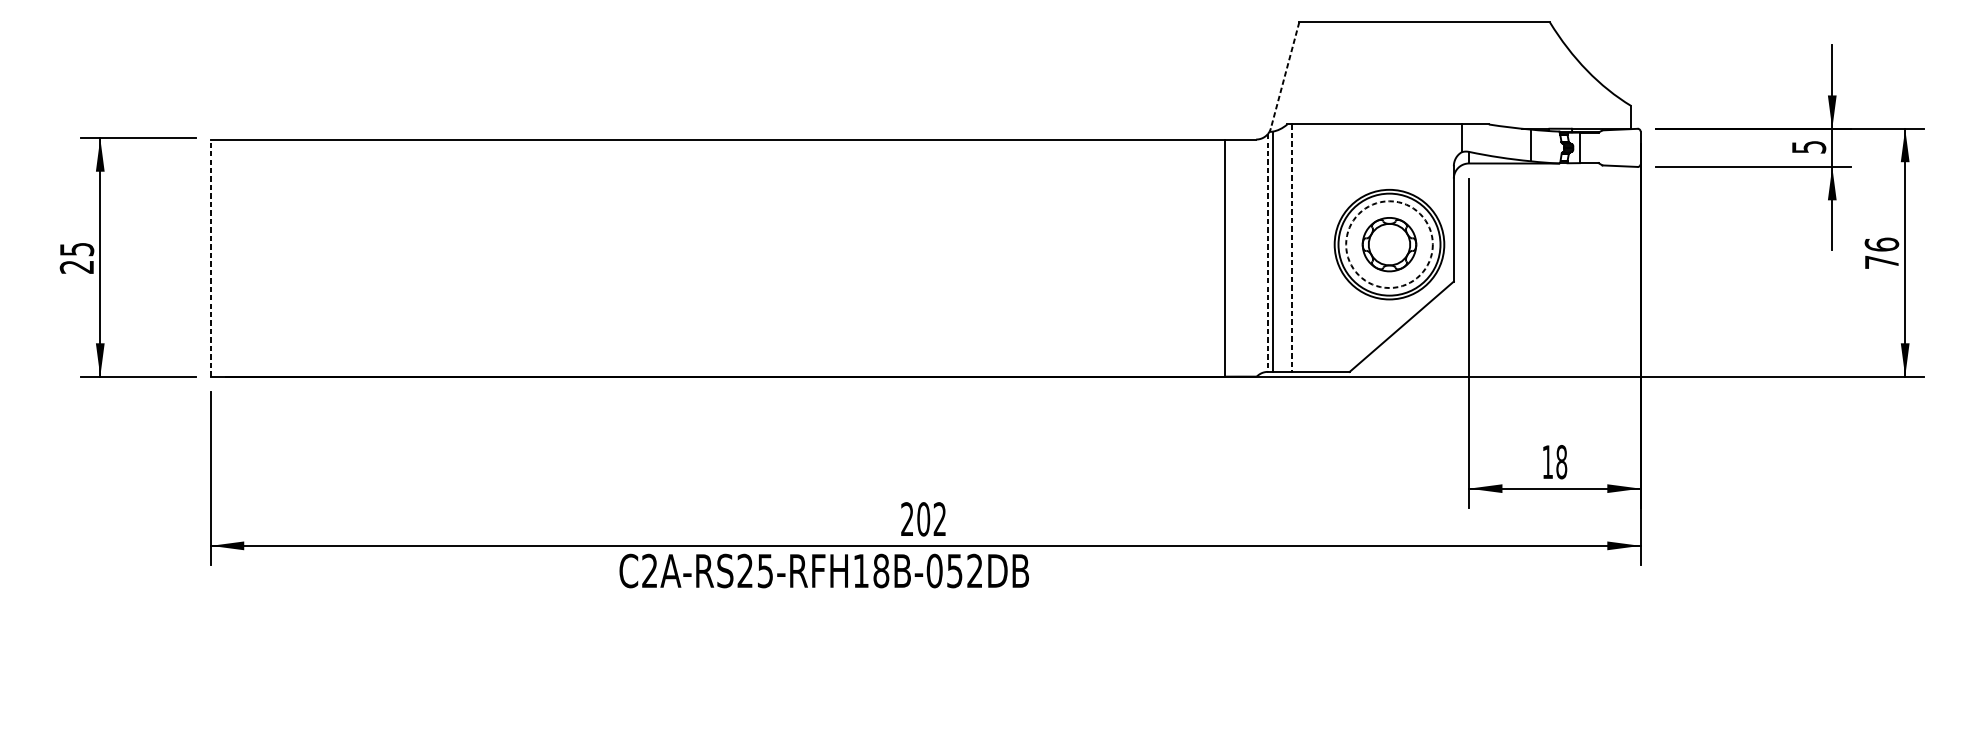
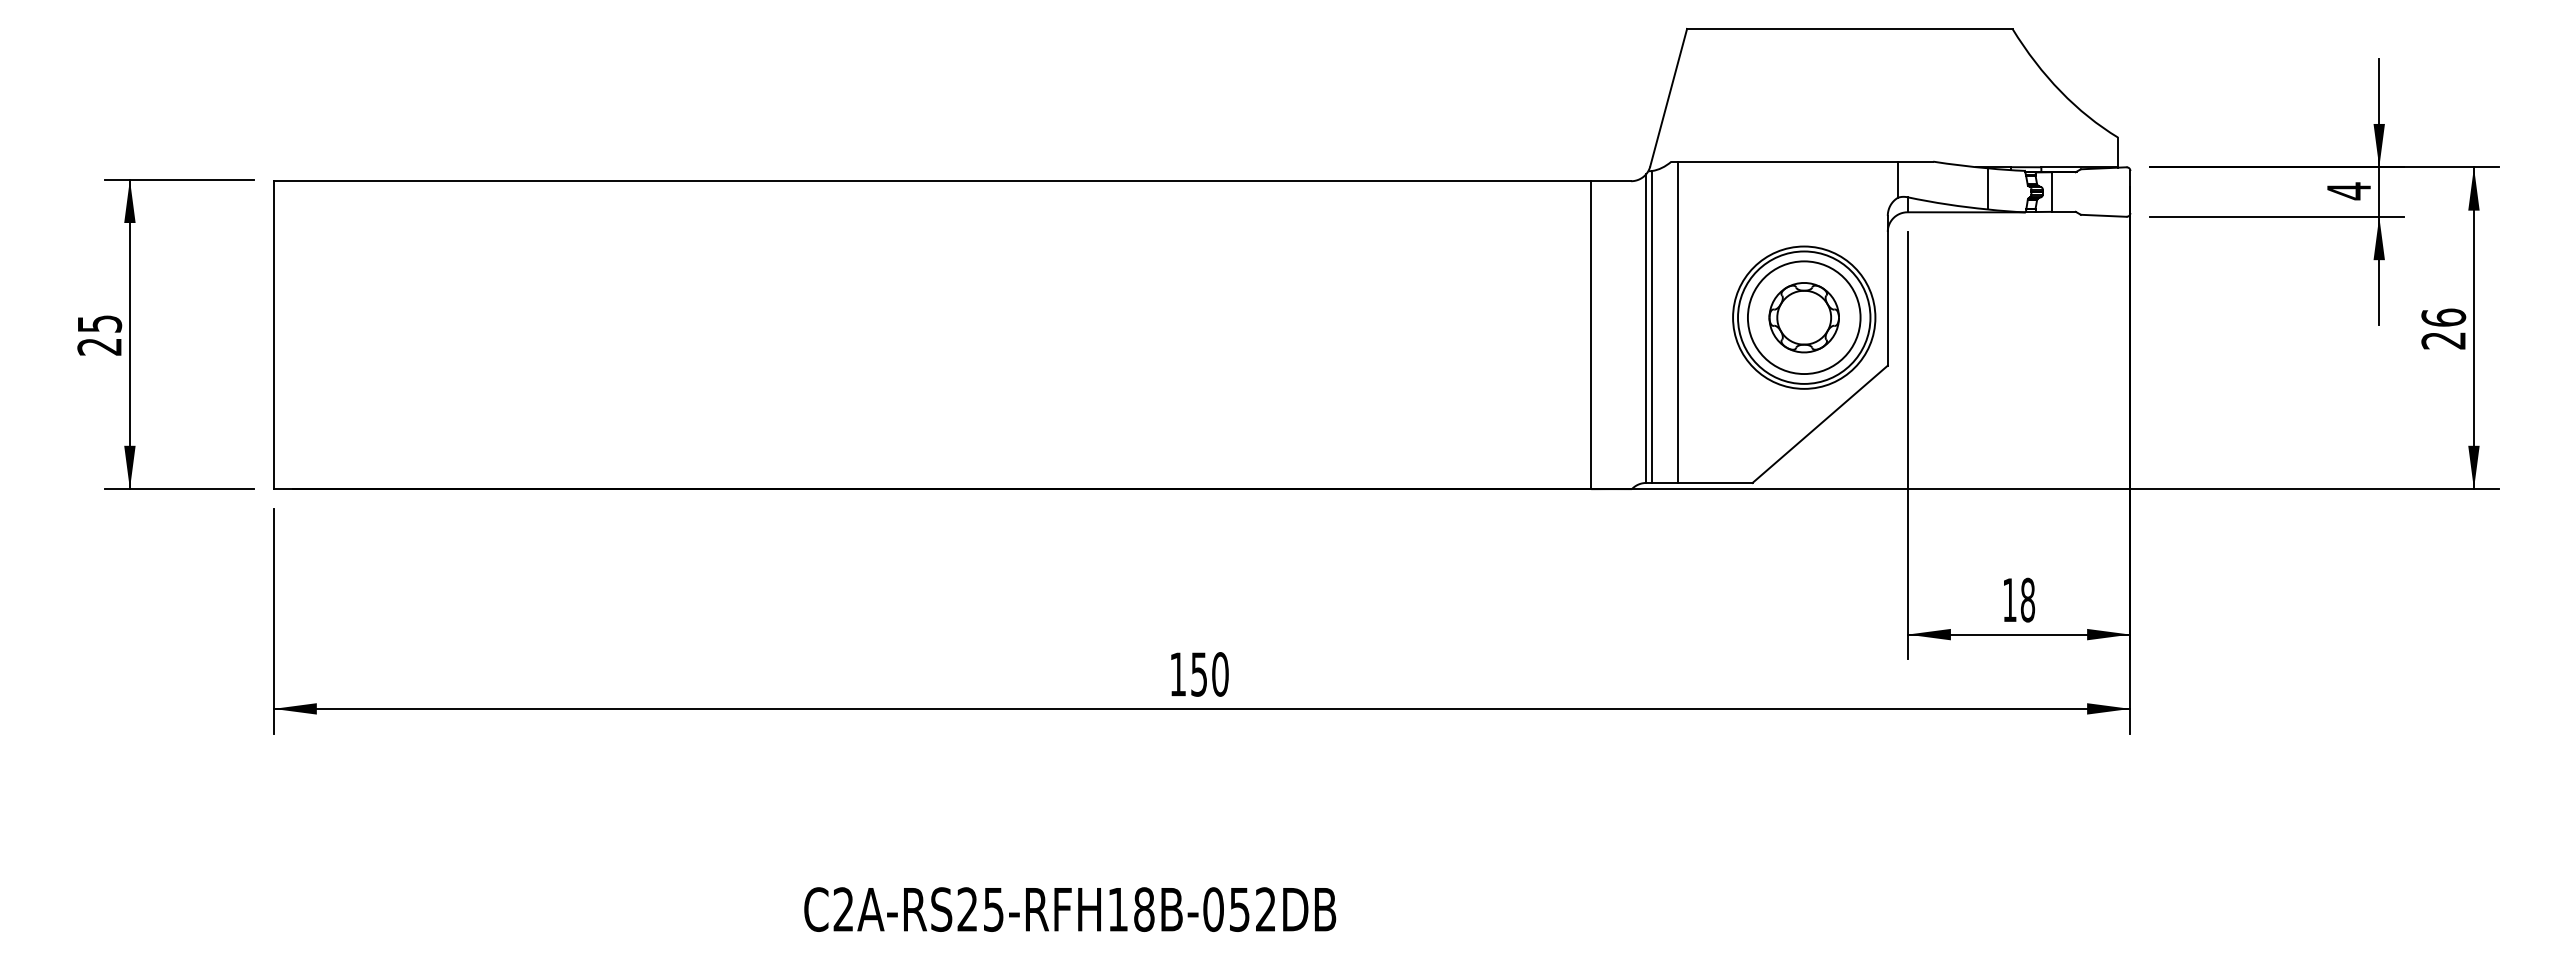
line: (1284, 75) -> (1668, 98), dashed -> solid
text: (1809, 147) -> (2349, 191), 5 -> 4
circle: (1388, 244) -> (1803, 317), dashed -> solid
line: (1292, 248) -> (1678, 322), dashed -> solid
line: (1268, 253) -> (1646, 329), dashed -> solid
line: (210, 258) -> (273, 335), dashed -> solid
text: (1881, 262) -> (2443, 340), 76 -> 26
text: (923, 519) -> (1199, 674), 202 -> 150
text: (824, 570) -> (1070, 909), moved

